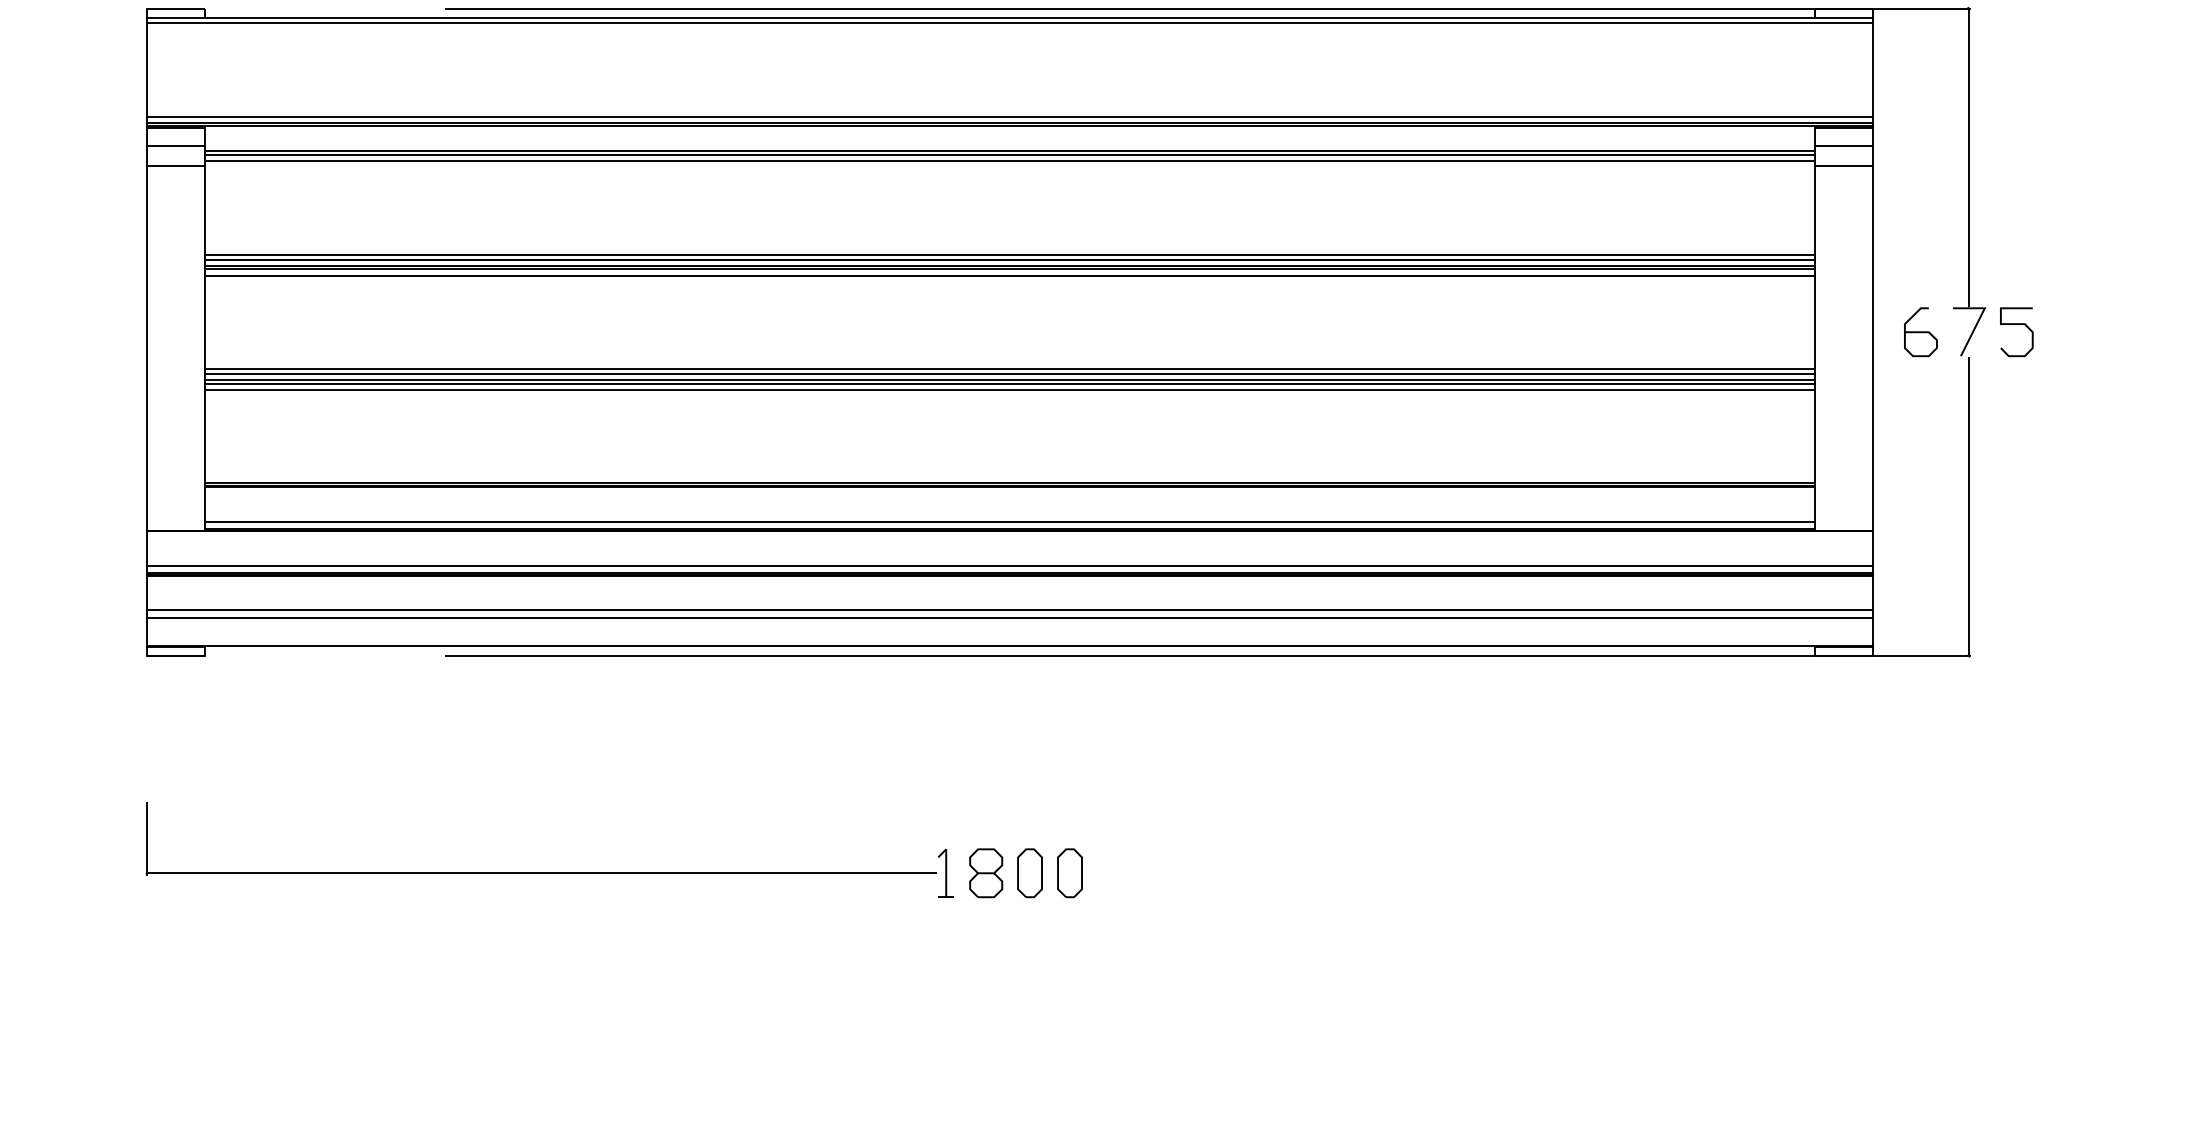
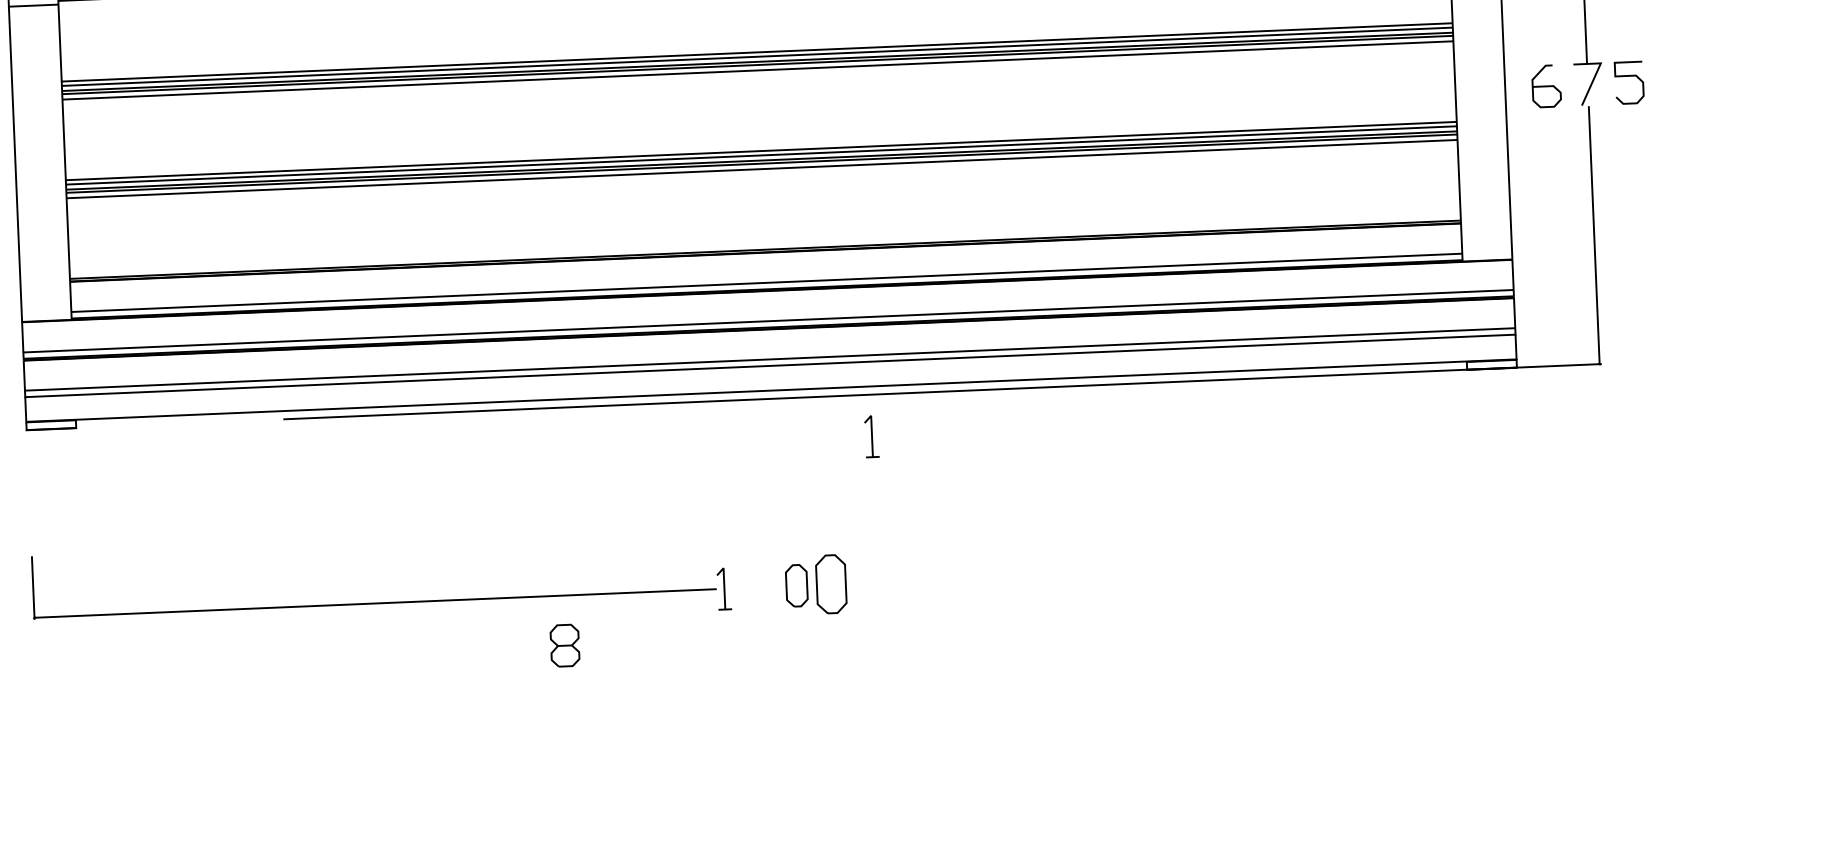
part: (1123, 703) -> (871, 435), added
part: (986, 873) -> (565, 645), moved
part: (1069, 873) -> (830, 584), size x1.4

